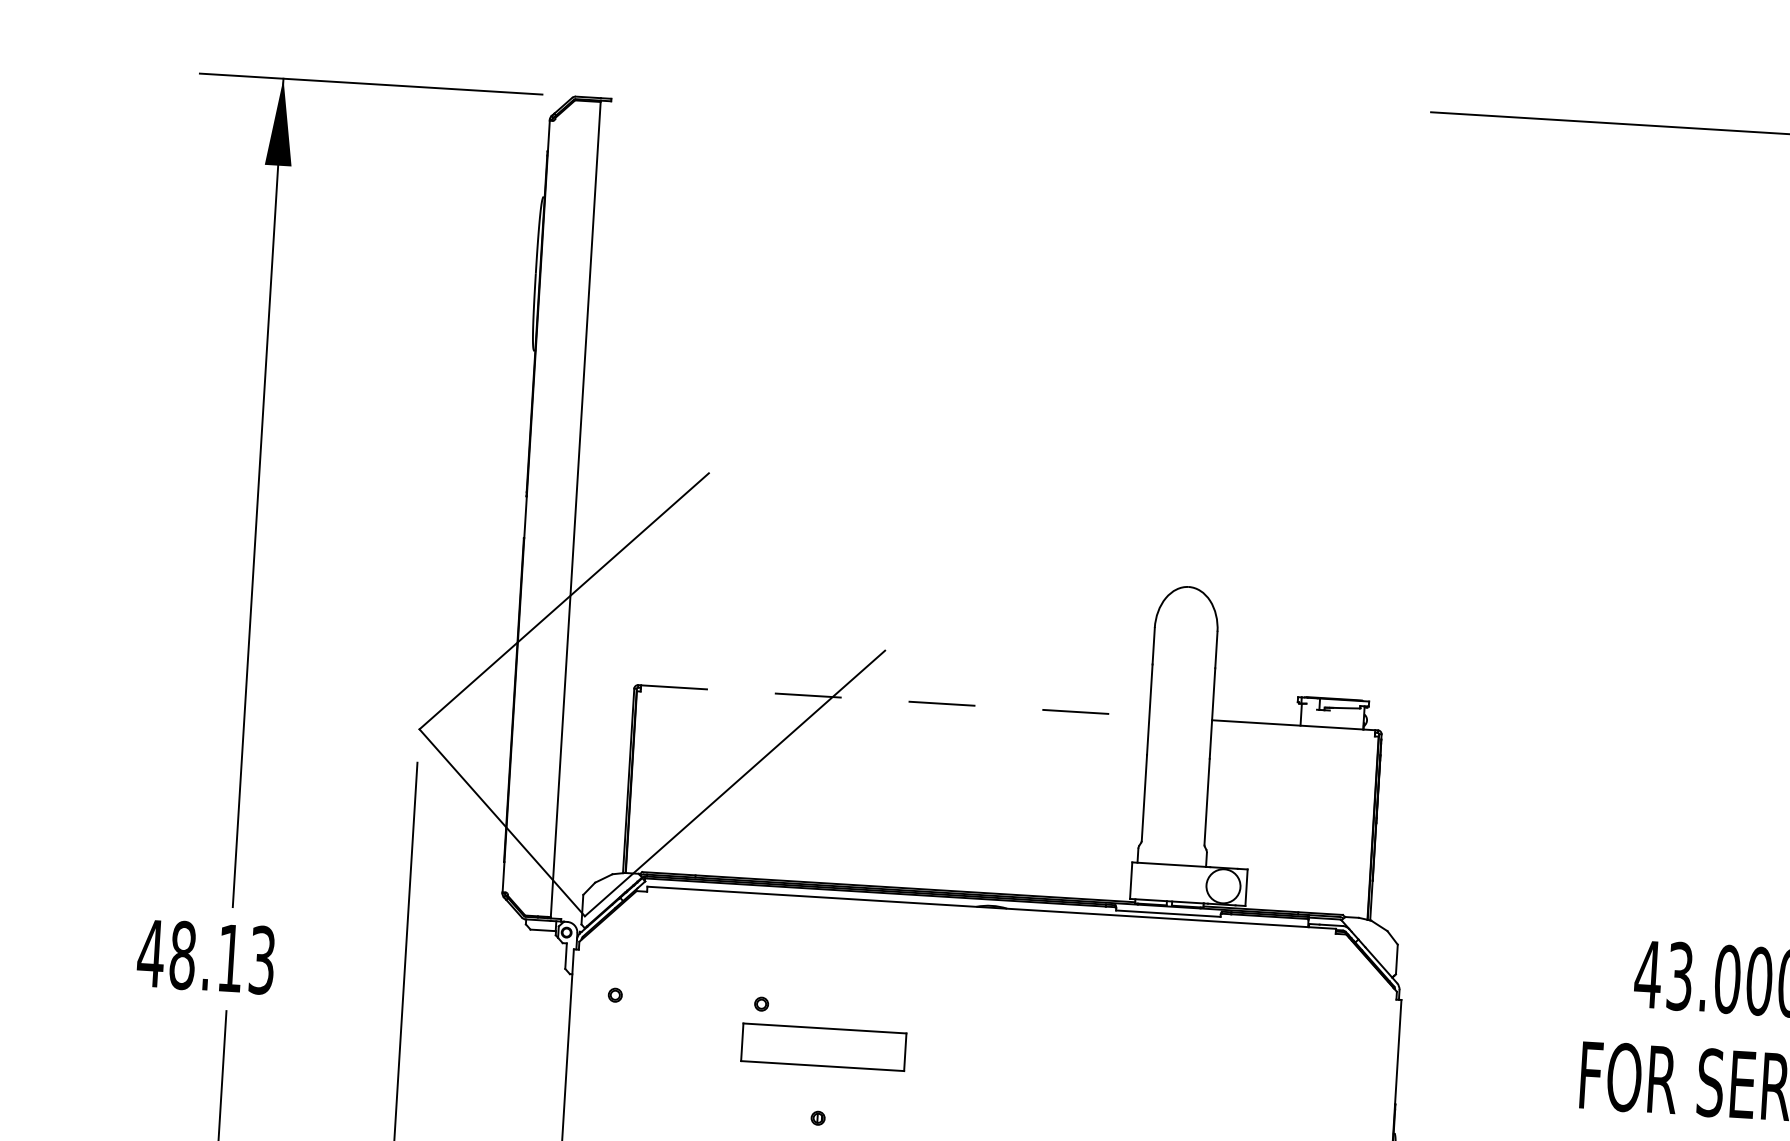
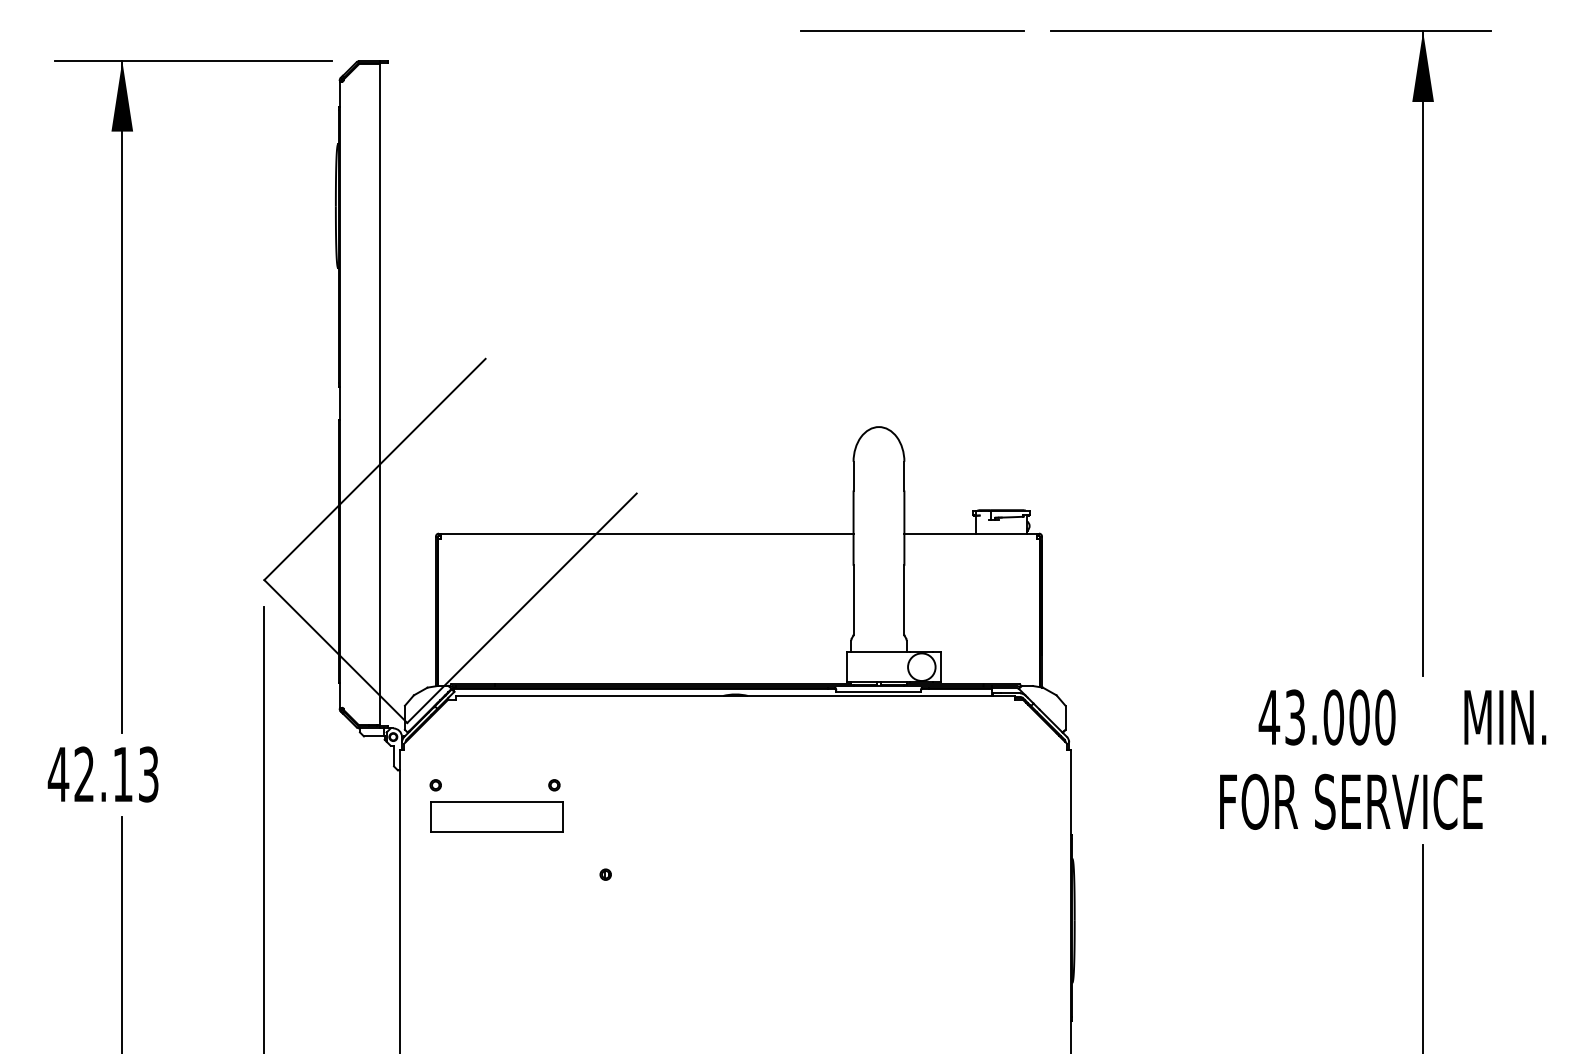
line: (1259, 101) -> (912, 31), added
line: (895, 700) -> (647, 533), dashed -> solid
text: (183, 955) -> (84, 774), 48.13 -> 42.13
part: (823, 1046) -> (496, 816), moved

